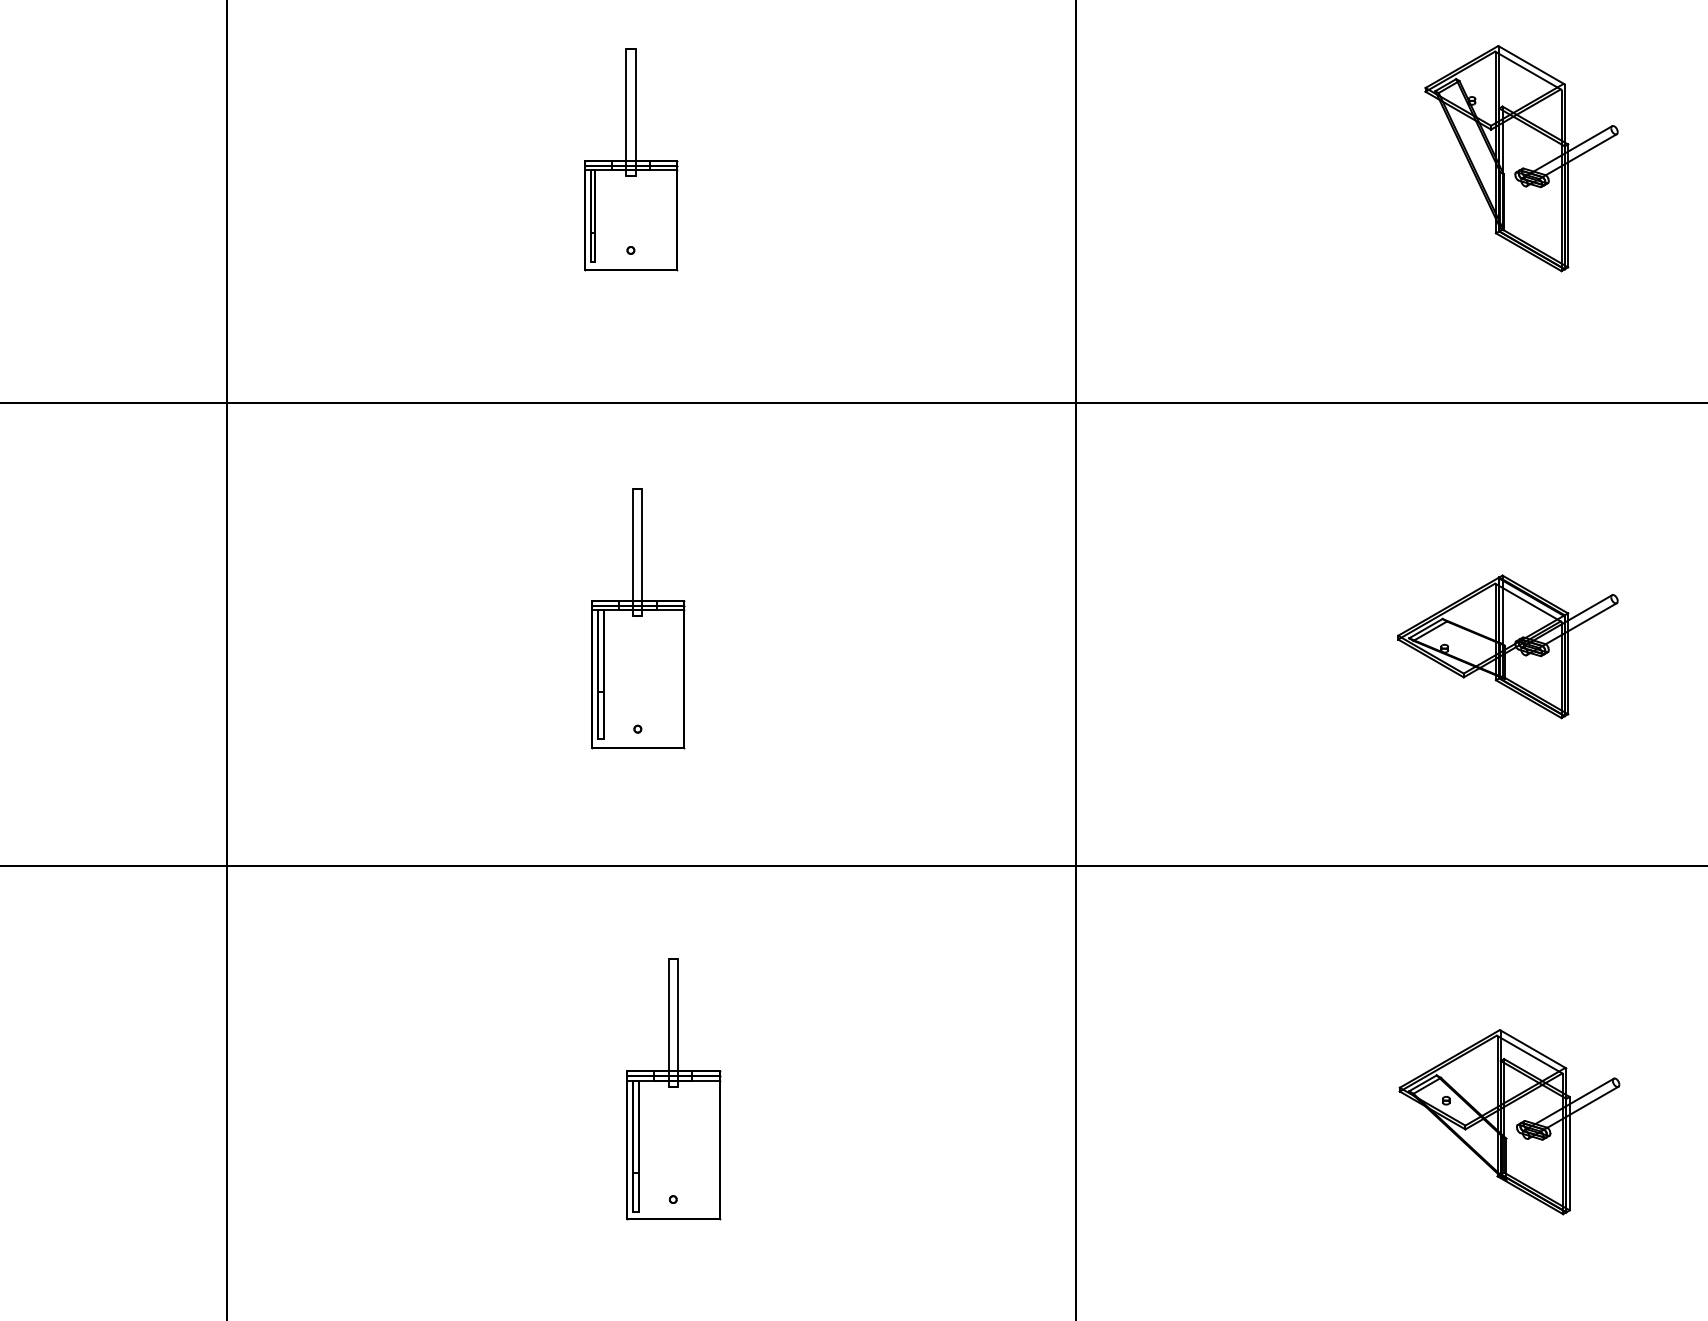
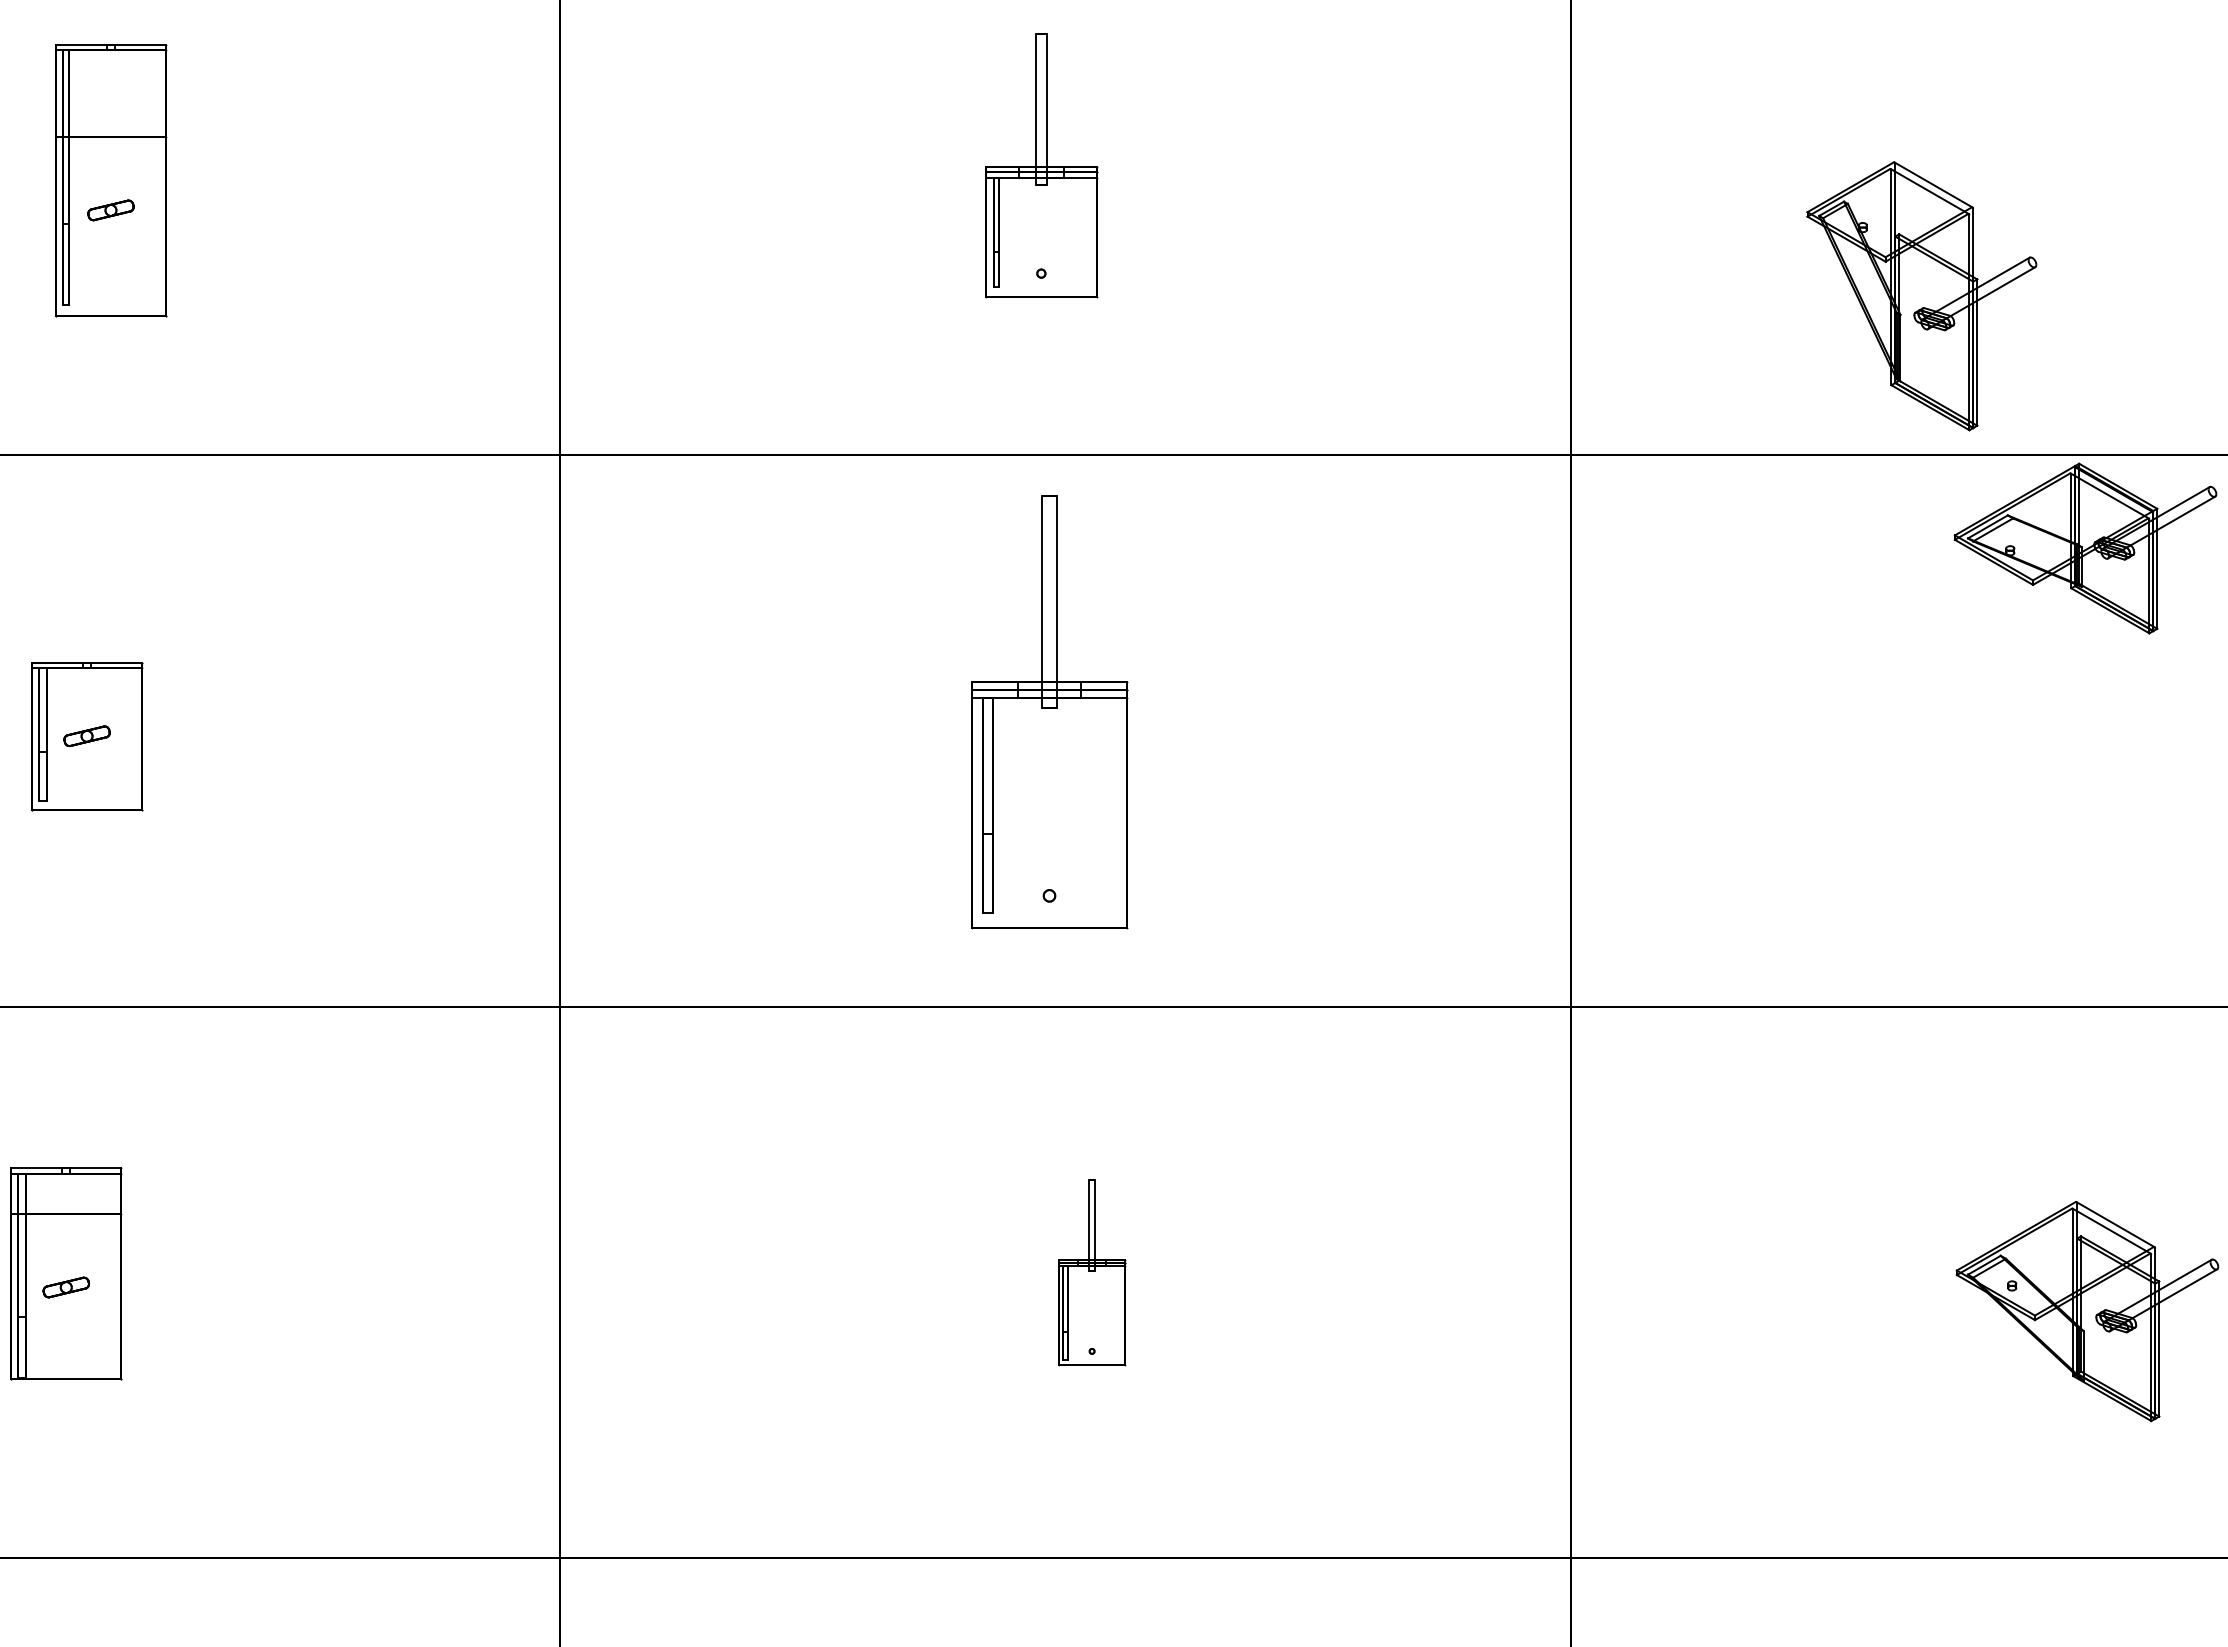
part: (1521, 158) -> (1921, 296), moved
part: (637, 619) -> (1049, 712), size x1.4
part: (1507, 646) -> (2085, 548), moved
part: (673, 1089) -> (1092, 1272), size x0.6

